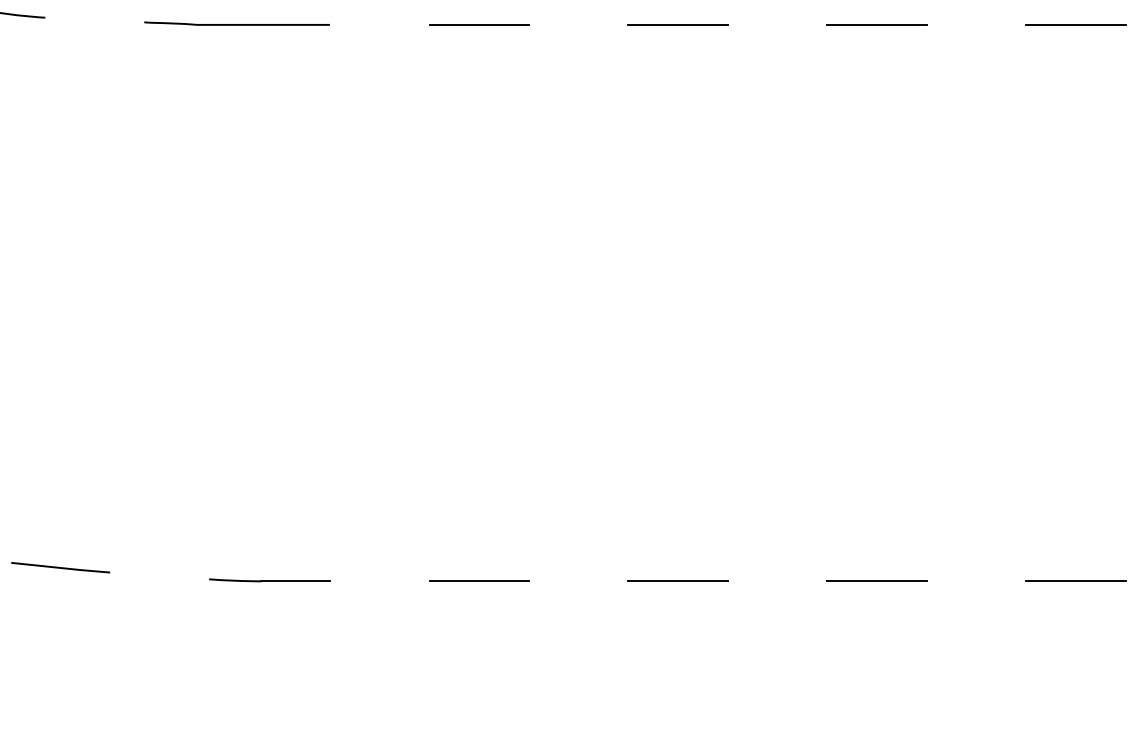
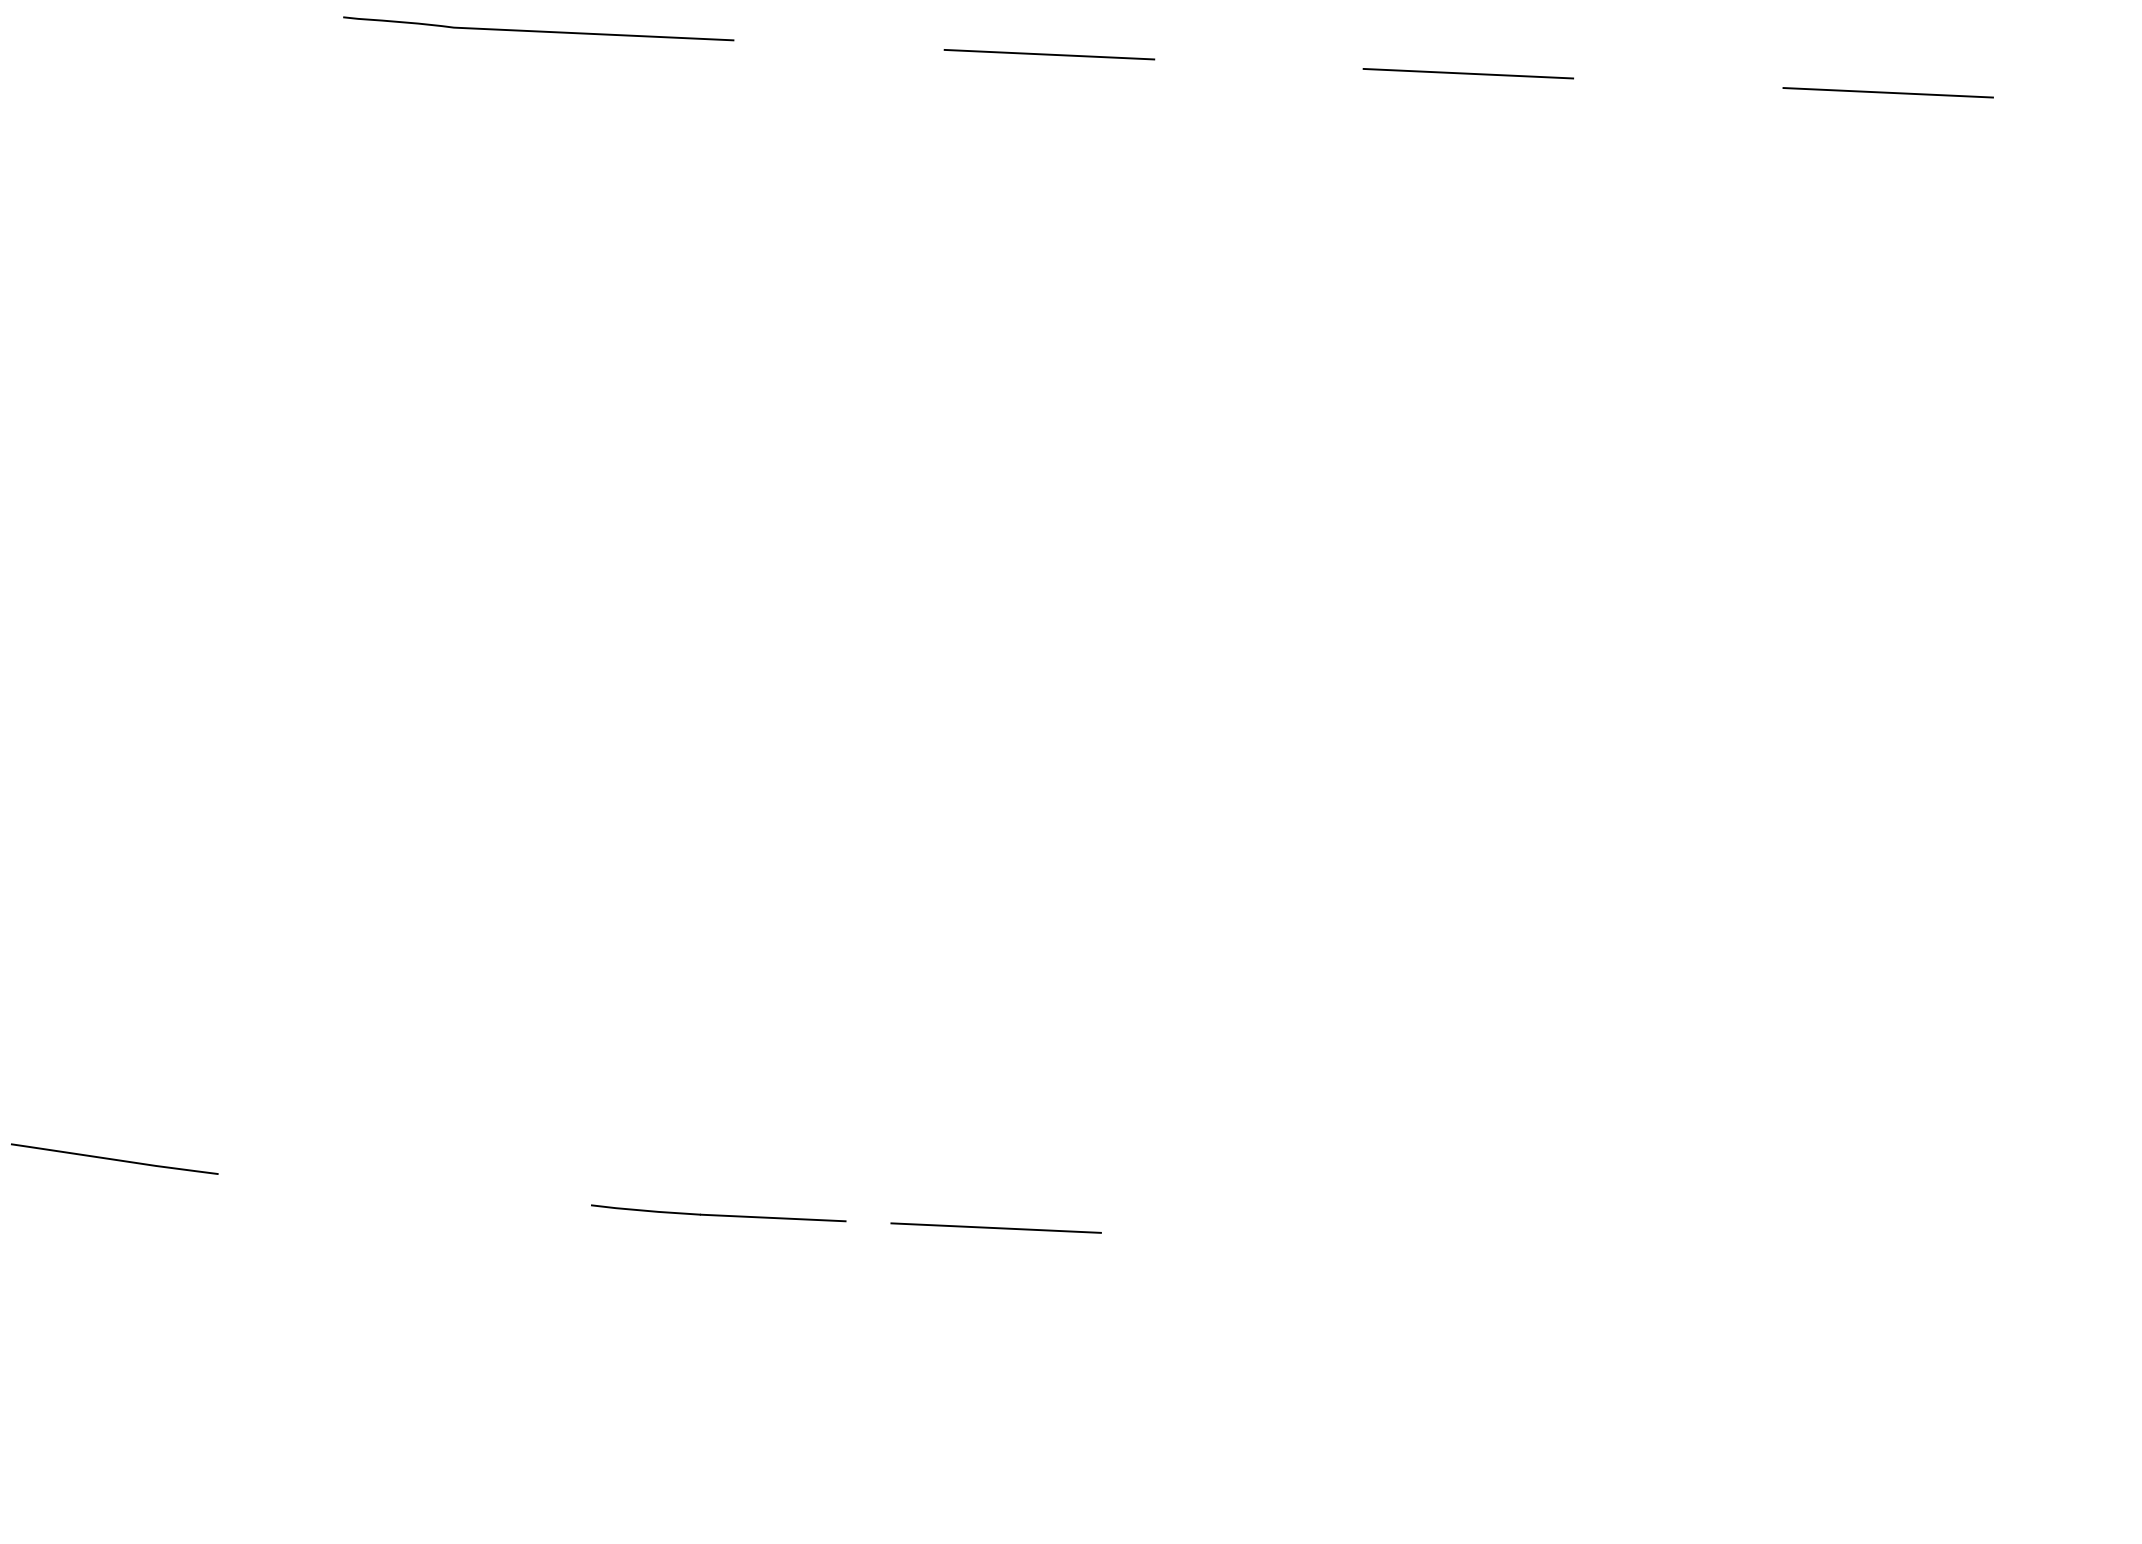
part: (269, 580) -> (718, 1213), moved
line: (677, 581) -> (1413, 1247), removed
line: (876, 581) -> (1833, 1266), removed

